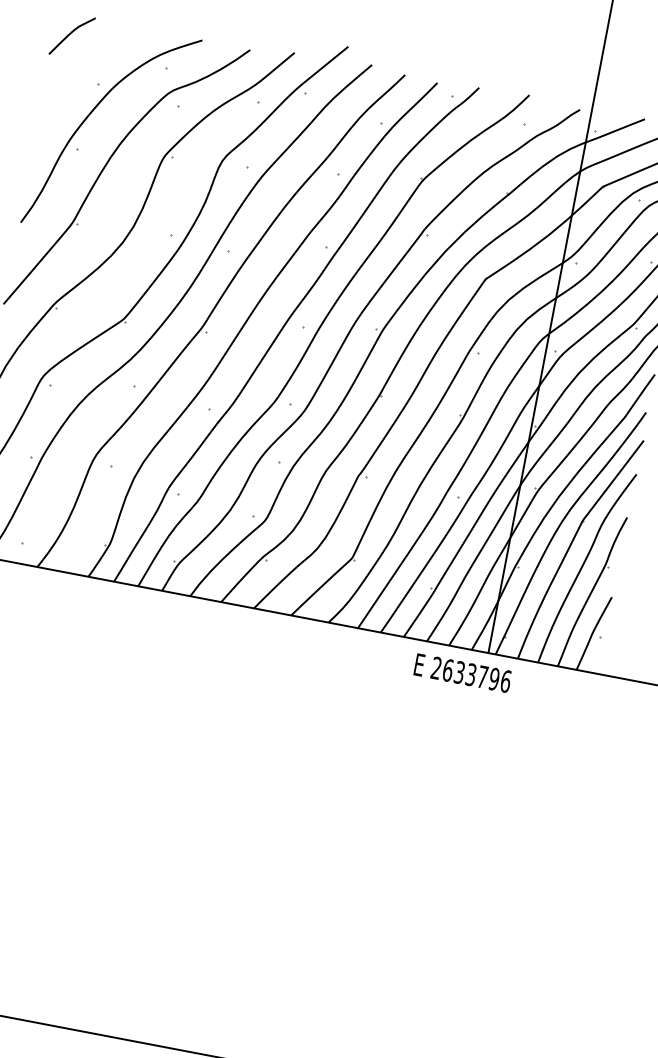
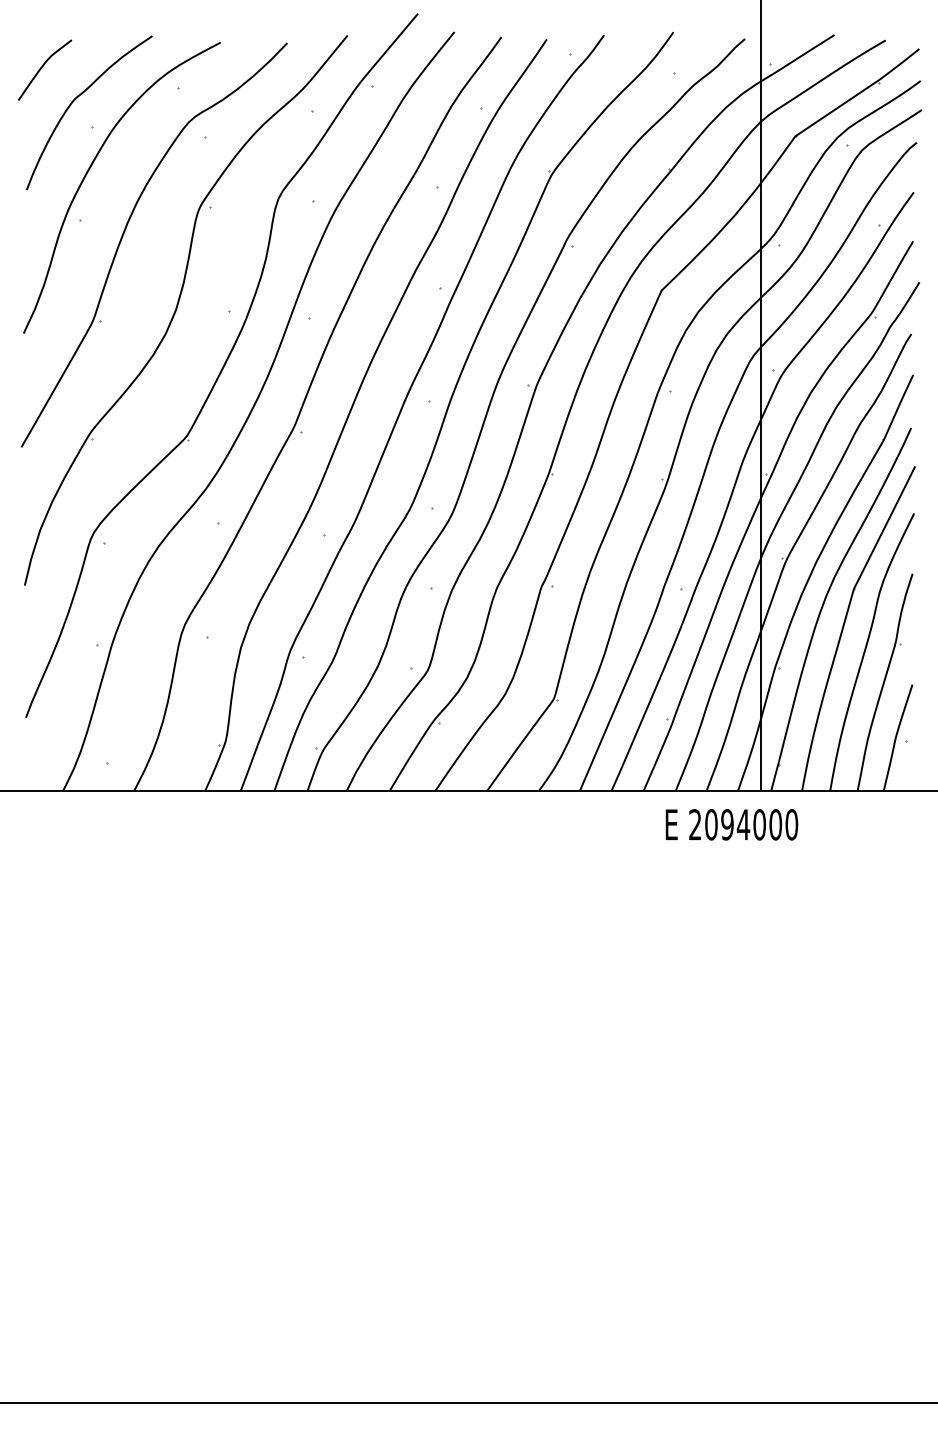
curve: (91, 61) -> (77, 98), added
text: (476, 675) -> (751, 824), 2633796 -> 2094000

